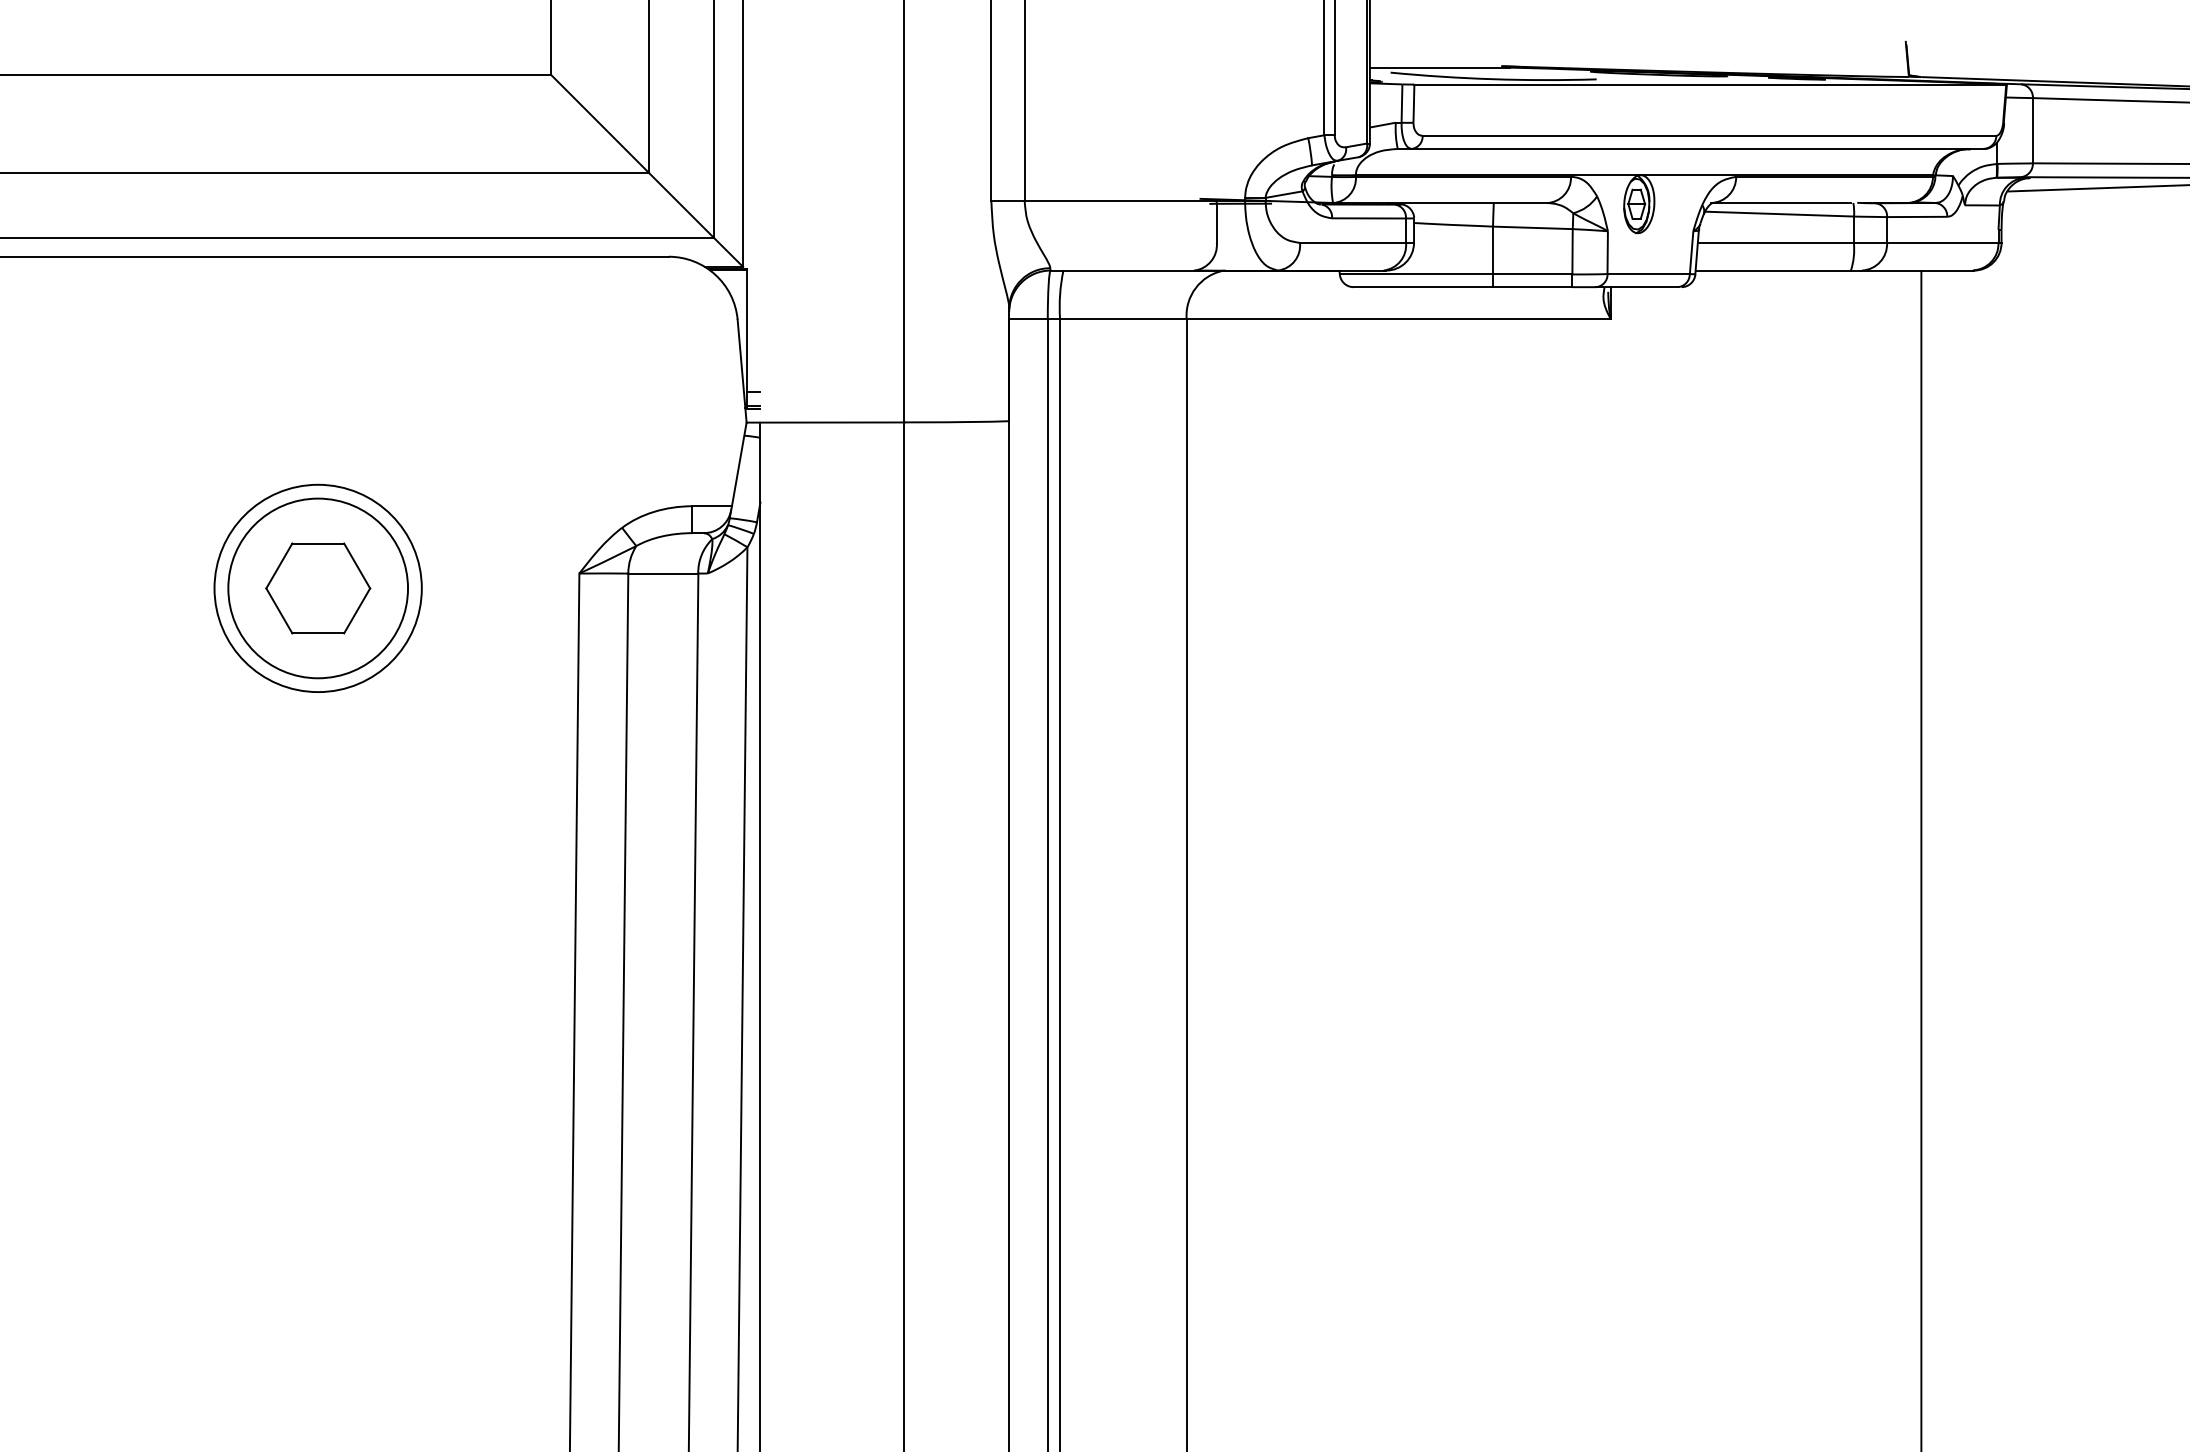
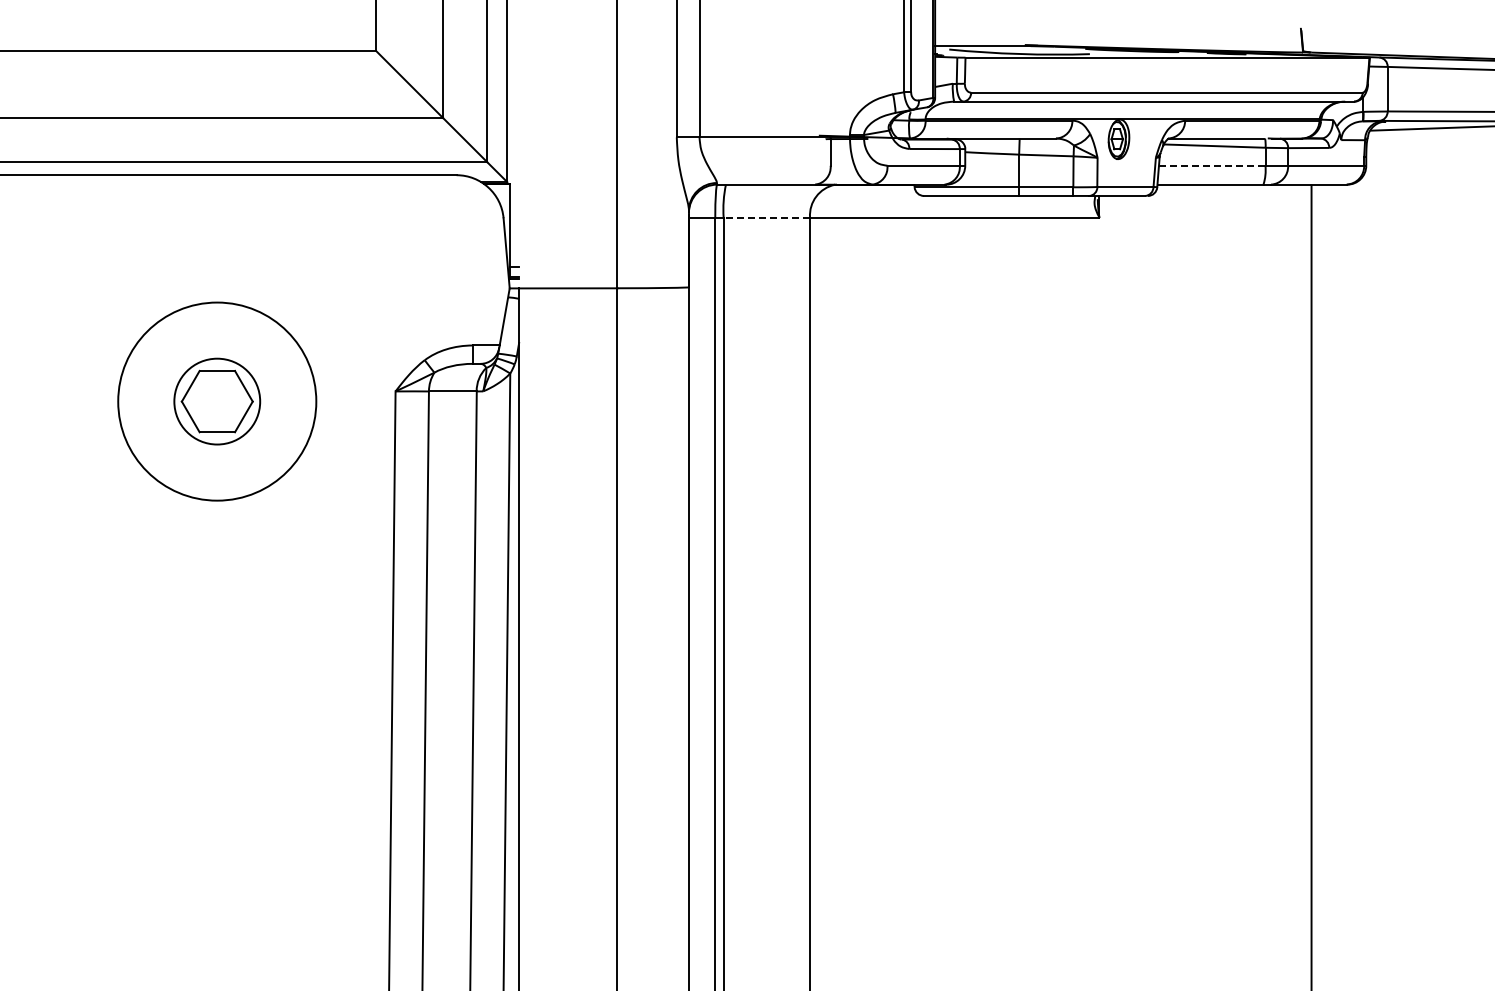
line: (1776, 242) -> (1212, 165), solid -> dashed
line: (1122, 318) -> (766, 217), solid -> dashed
circle: (317, 588) -> (216, 401), size x0.7
circle: (318, 588) -> (217, 401), size x1.4

